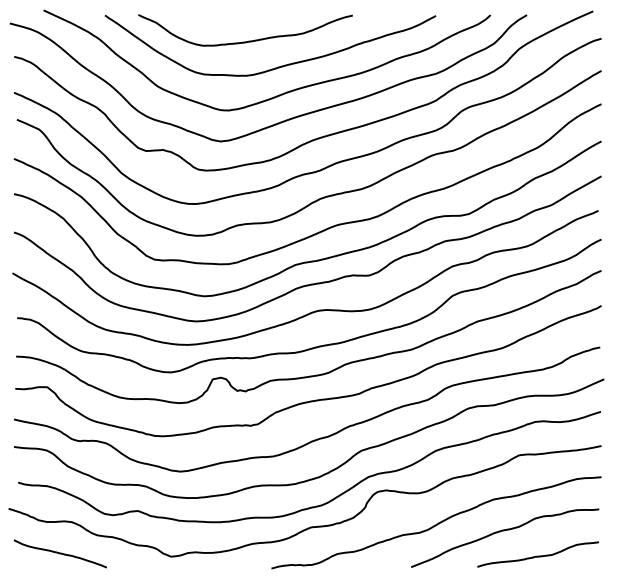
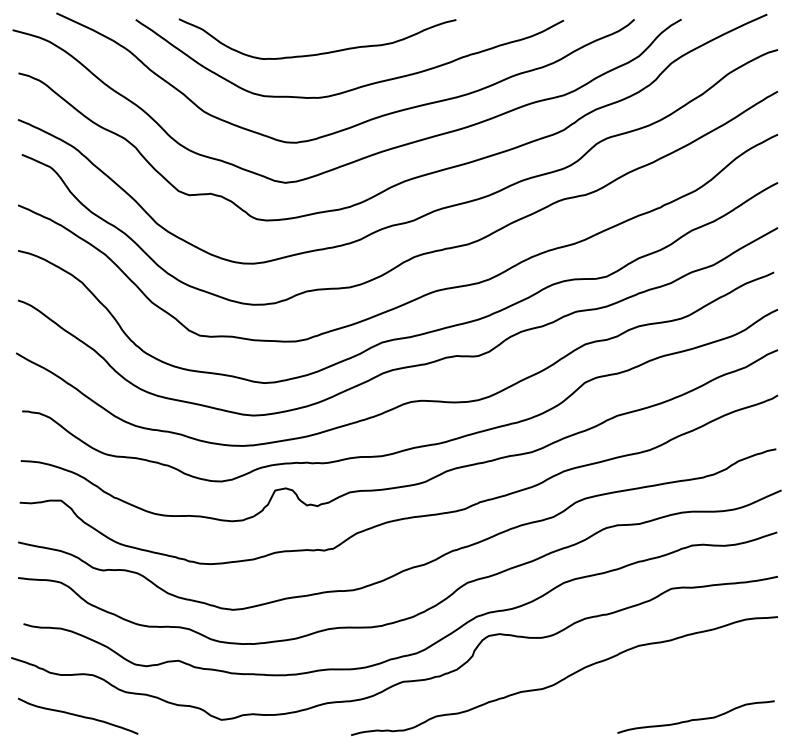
curve: (504, 531) -> (652, 687), removed

